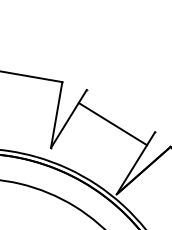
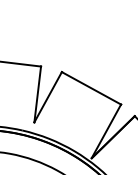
line: (112, 124) -> (91, 88), moved

